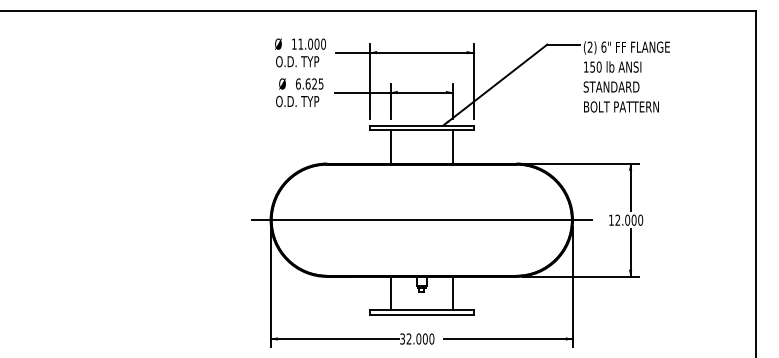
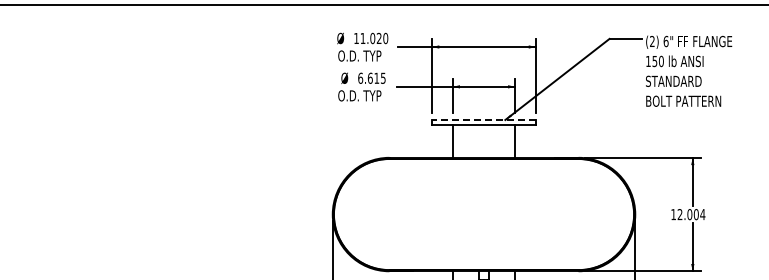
text: (316, 43) -> (378, 37), 11.000 -> 11.020
text: (314, 83) -> (376, 77), 6.625 -> 6.615
line: (421, 125) -> (483, 119), solid -> dashed
text: (640, 219) -> (702, 213), 12.000 -> 12.004
line: (421, 220) -> (483, 214), removed

